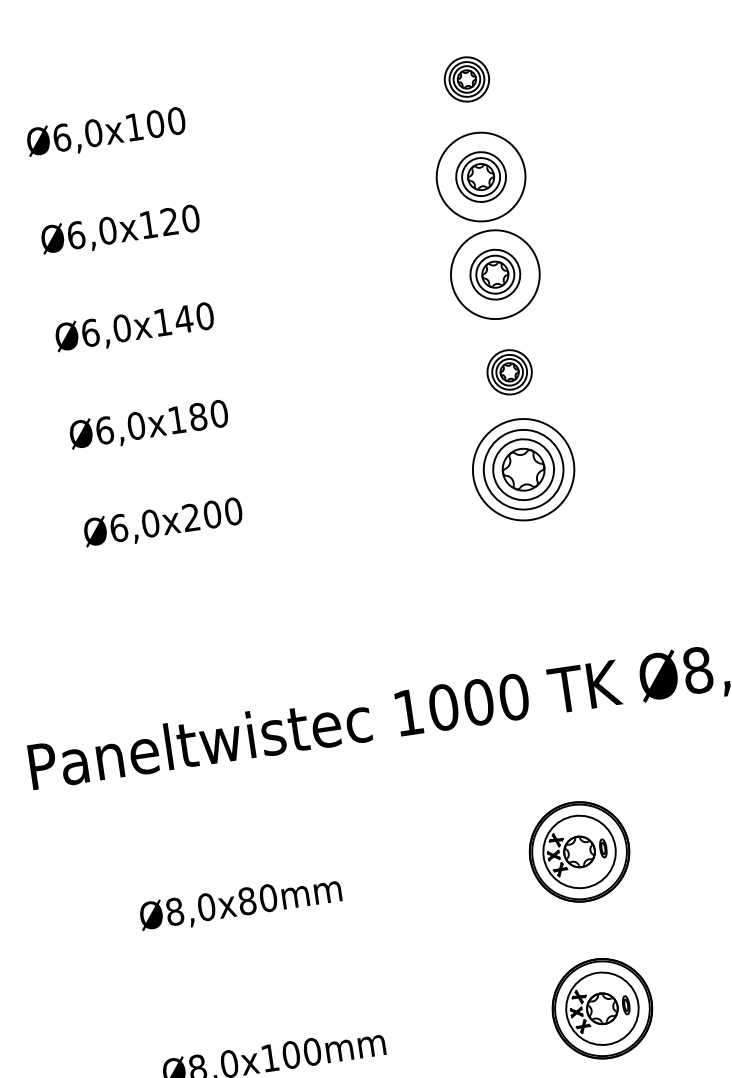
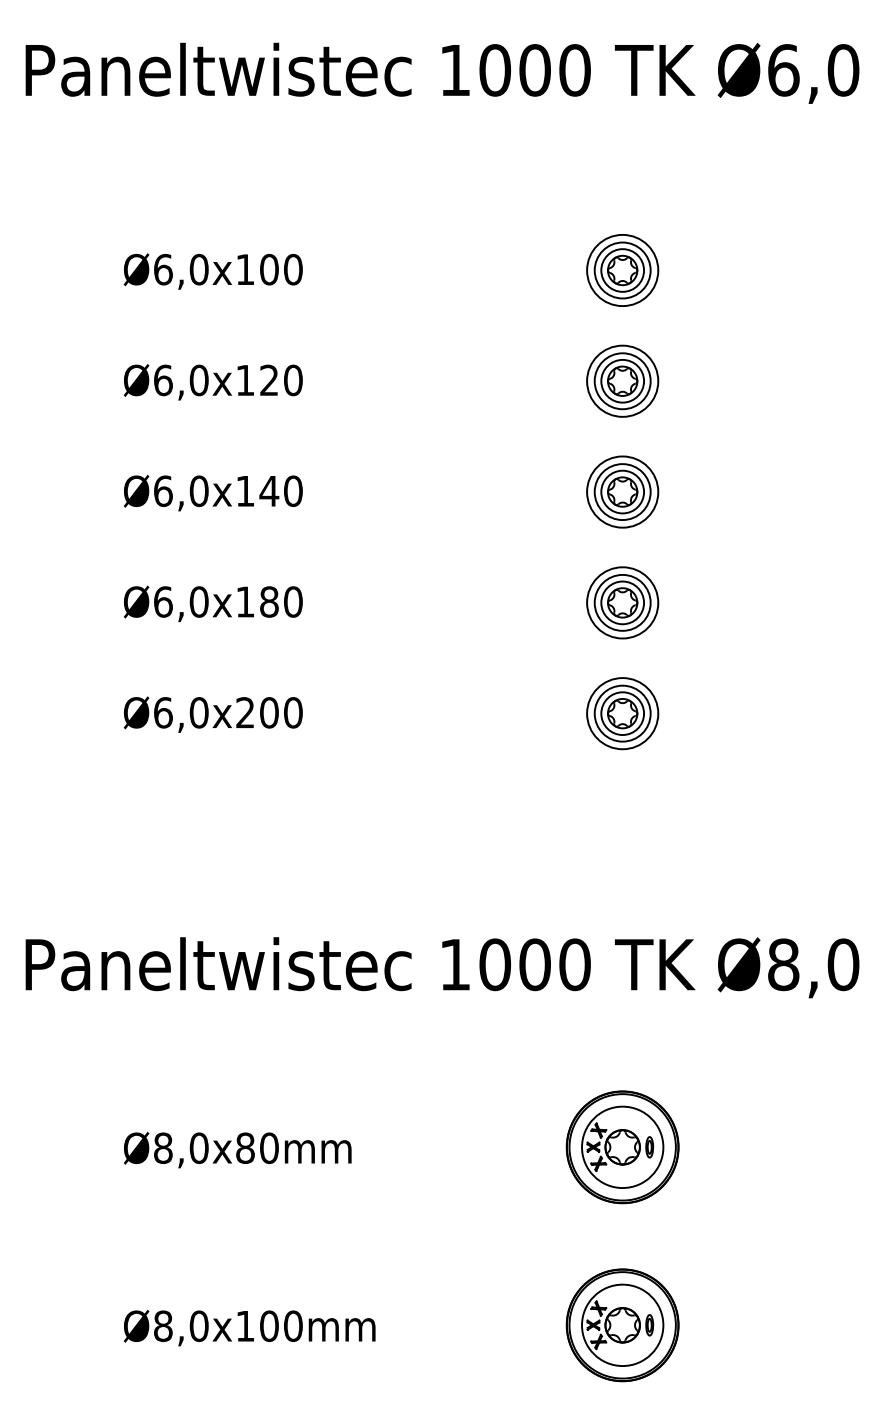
part: (466, 79) -> (622, 270), size x1.43
circle: (480, 176) -> (622, 380), size x0.71
circle: (495, 274) -> (622, 491), size x0.71
part: (509, 371) -> (622, 602), size x1.43
part: (523, 469) -> (622, 713), size x0.62

